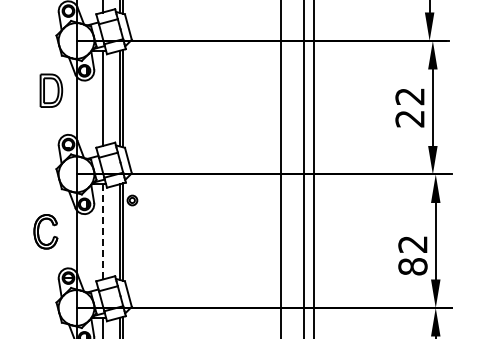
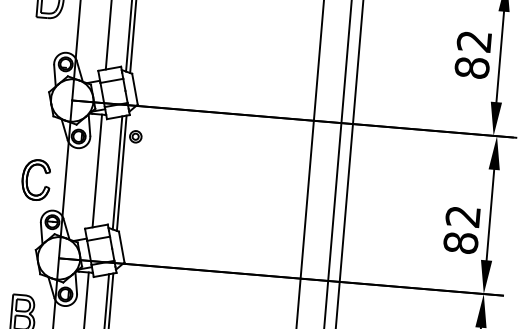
text: (409, 118) -> (471, 67), 22 -> 82
part: (39, 228) -> (29, 175), moved
line: (102, 231) -> (97, 170), dashed -> solid

